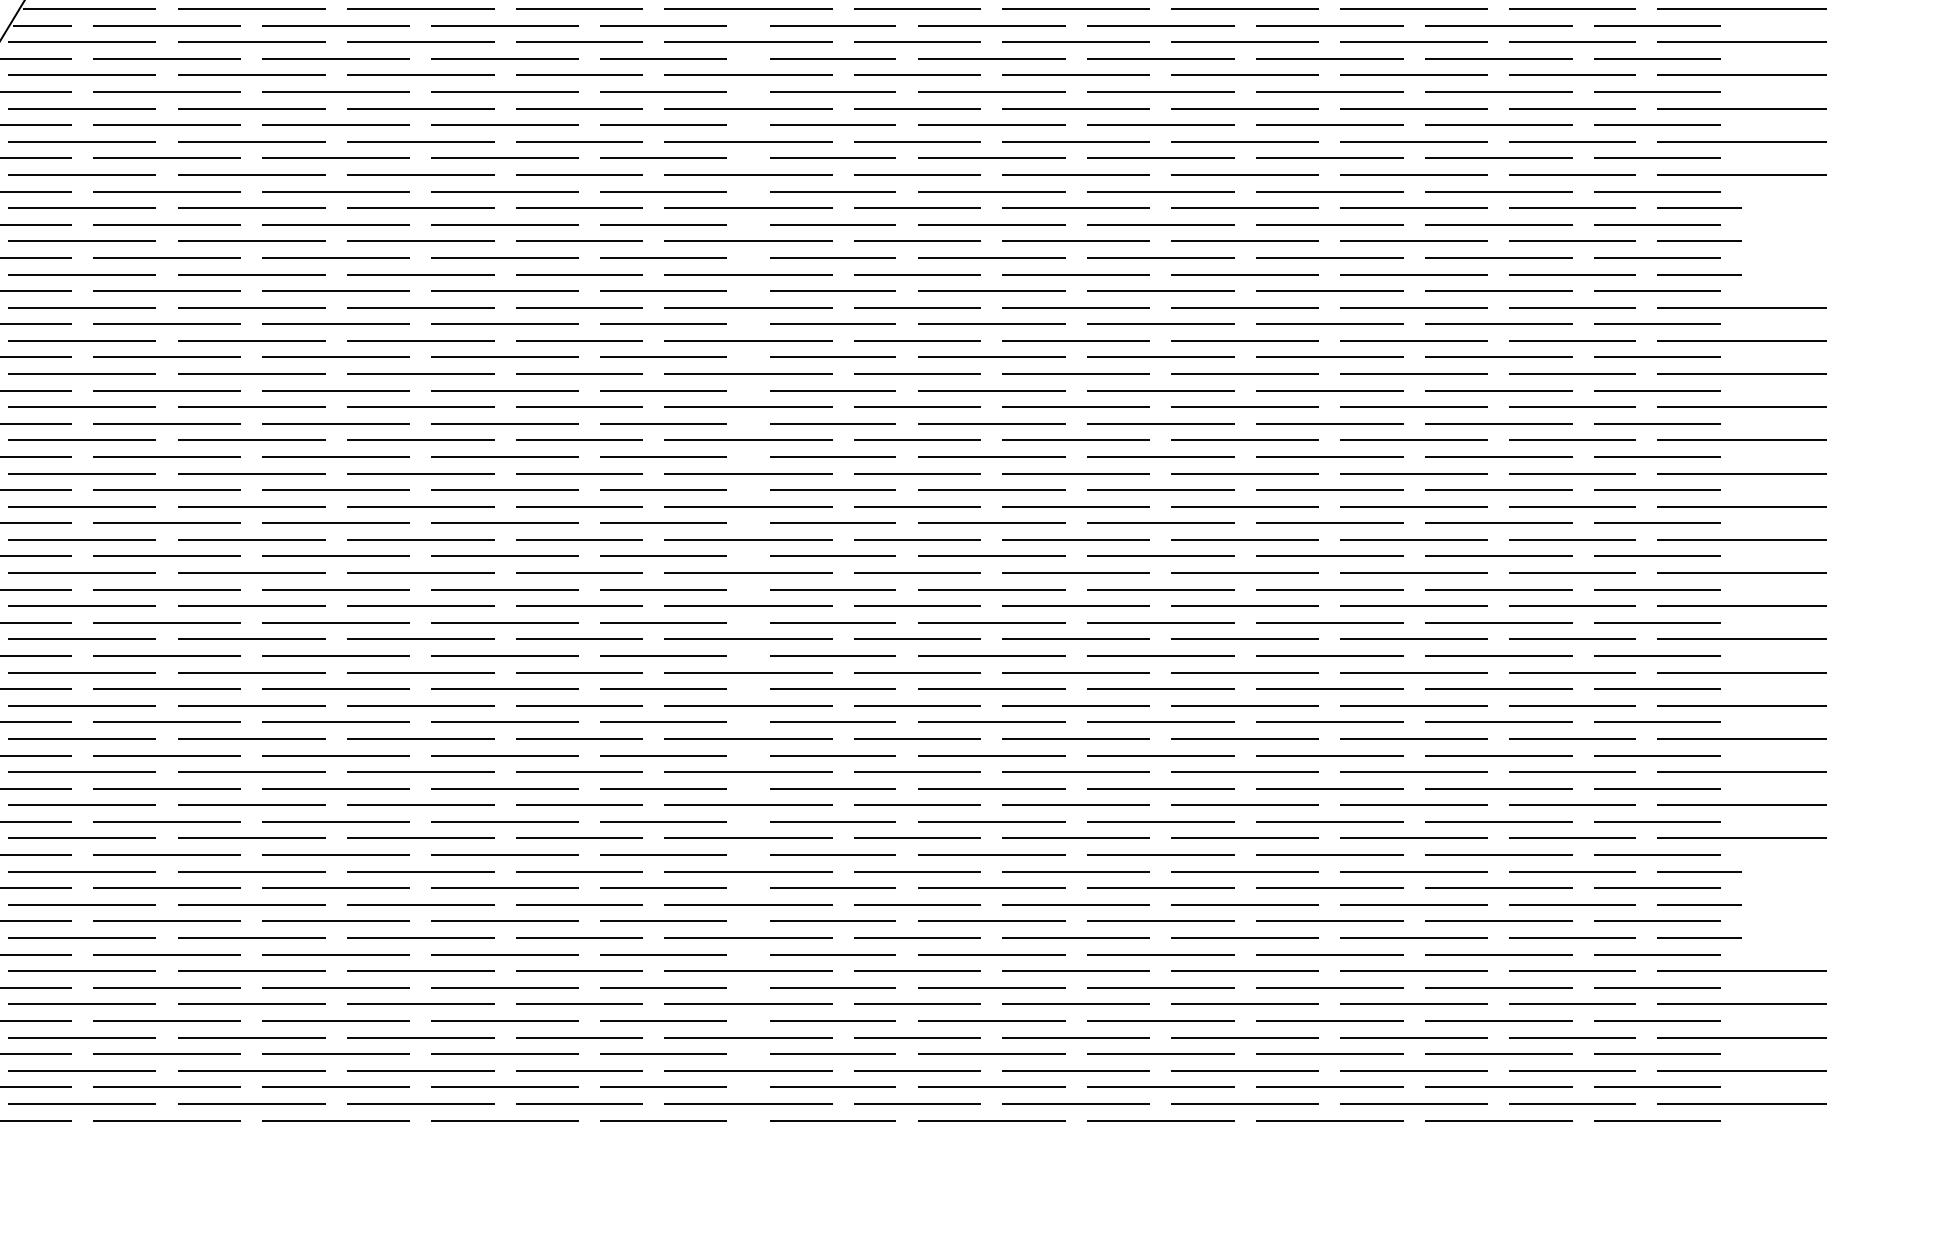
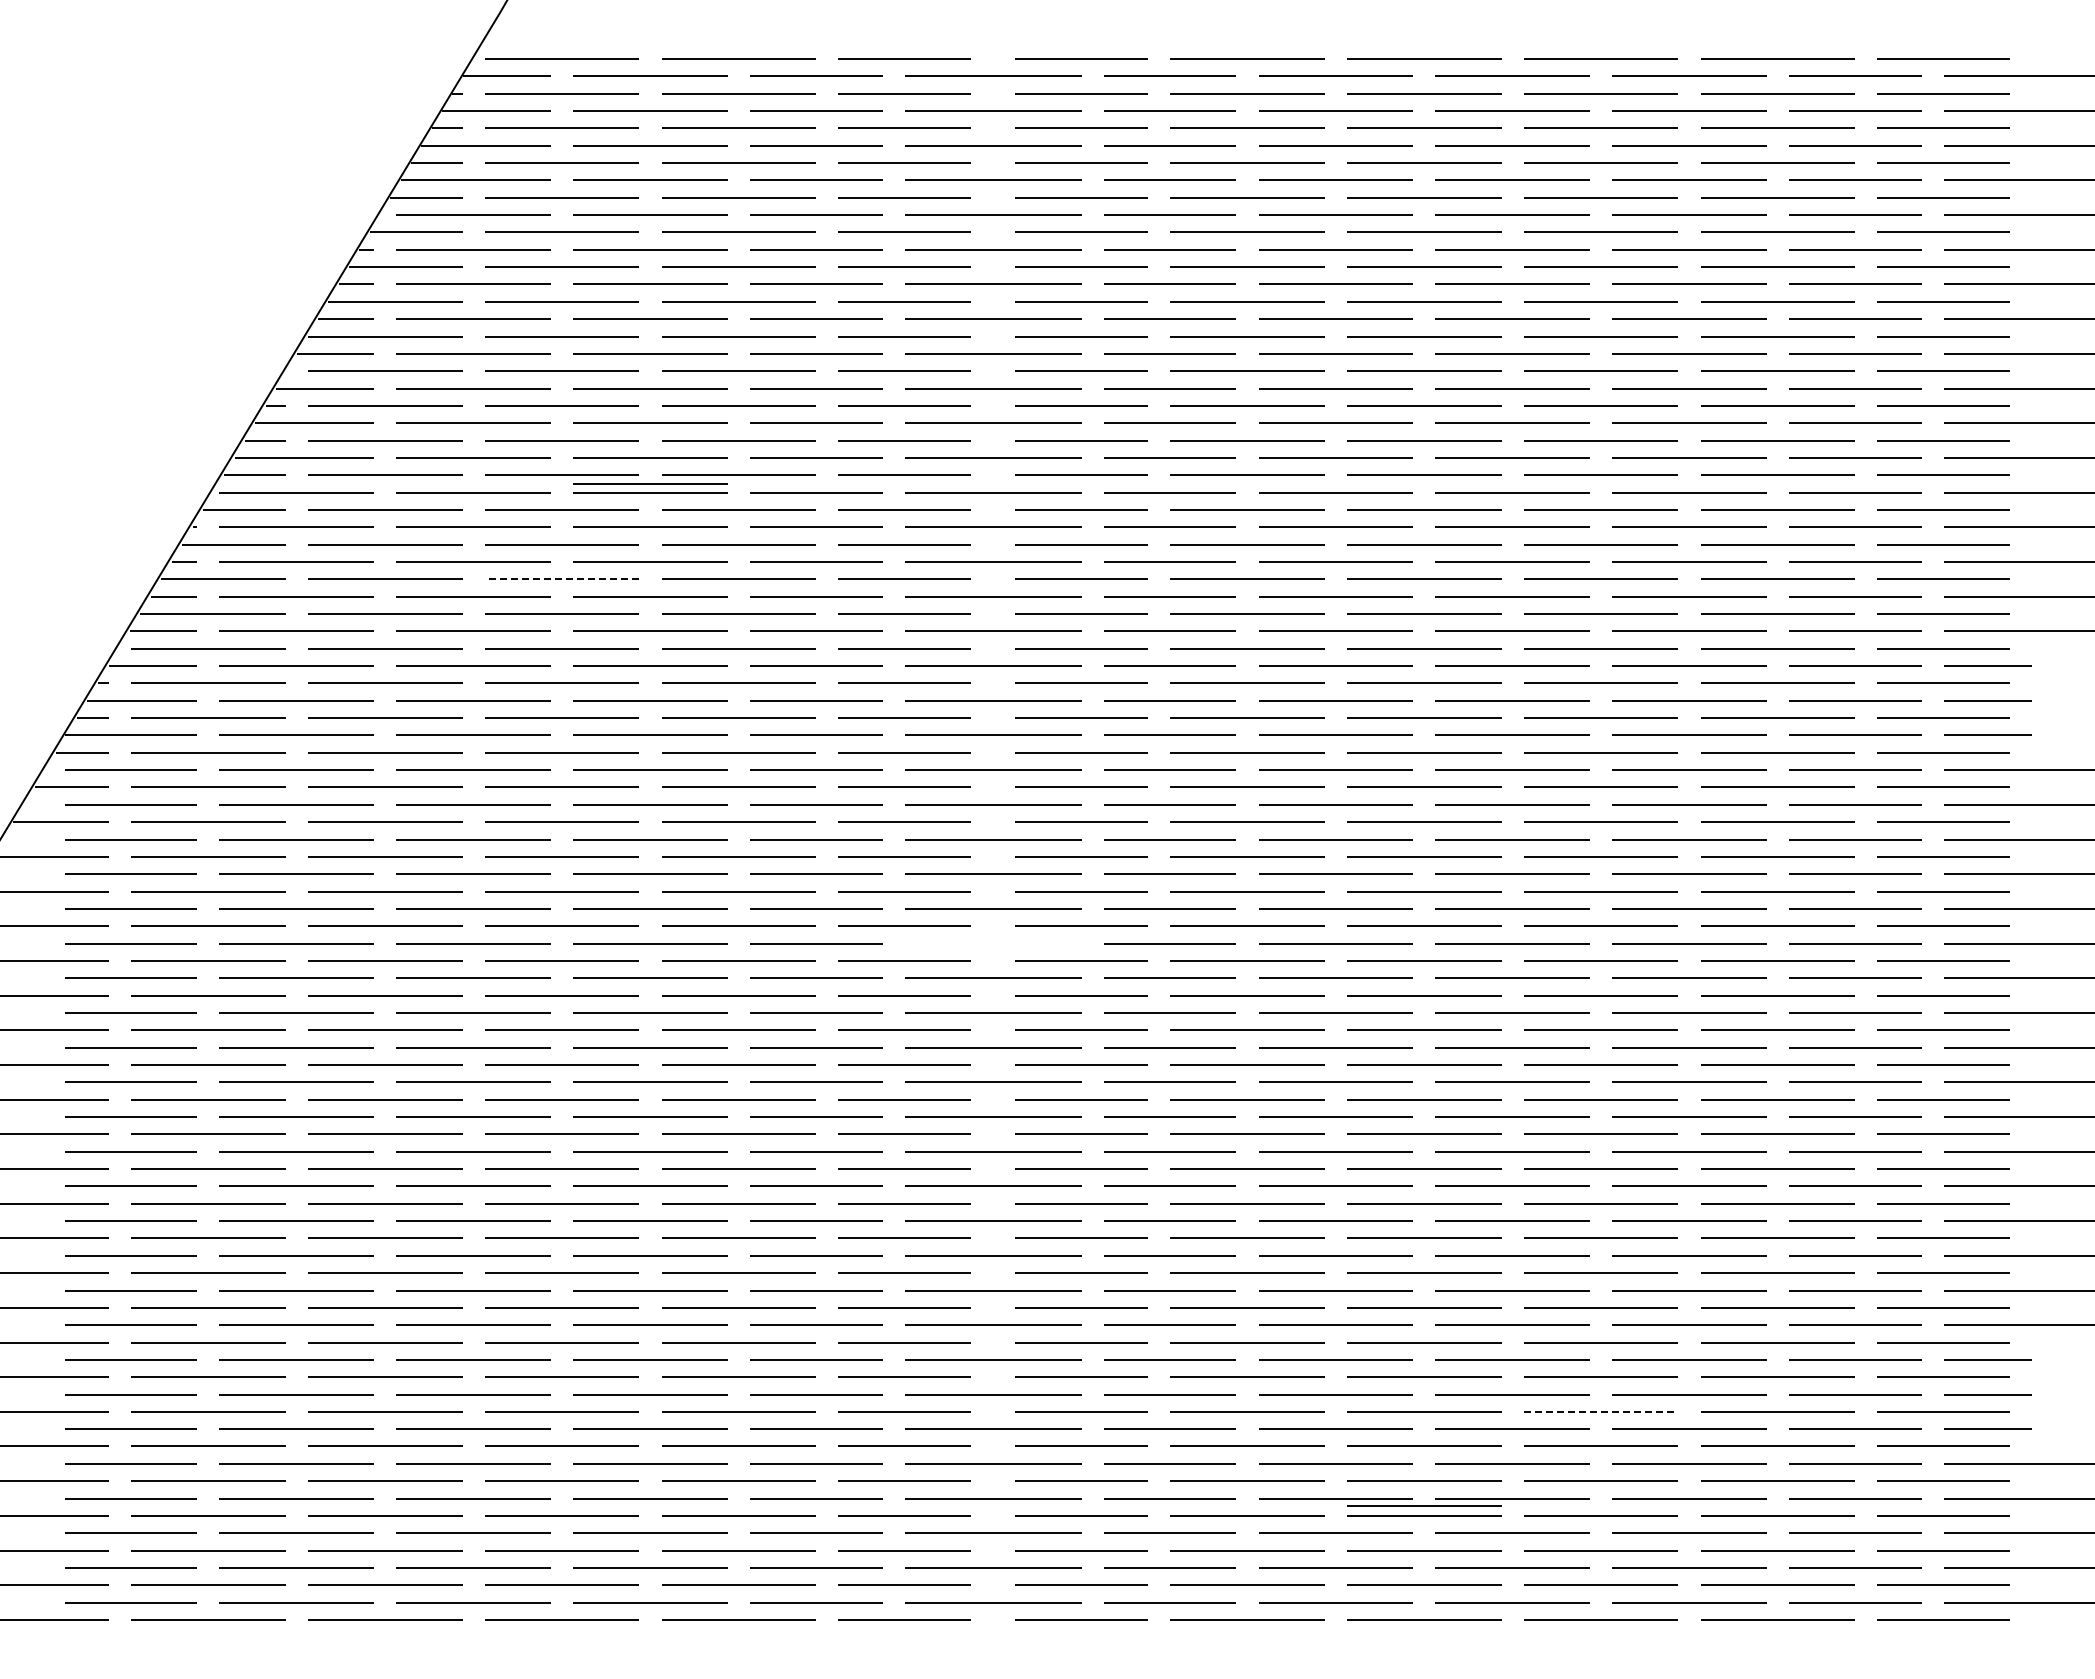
line: (420, 33) -> (650, 483), added
line: (335, 125) -> (561, 579), solid -> dashed
line: (748, 473) -> (993, 943), removed
line: (1330, 921) -> (1601, 1411), solid -> dashed
line: (1160, 1010) -> (1424, 1505), added

